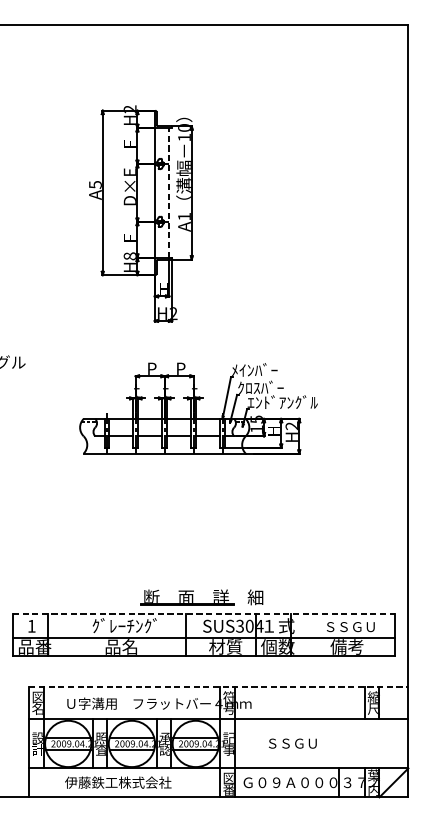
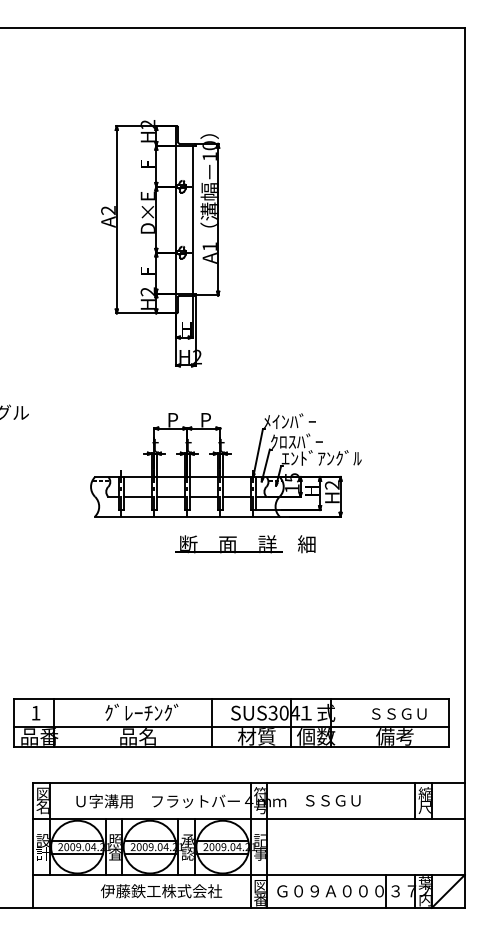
text: (95, 184) -> (108, 210), A5 -> A2
line: (169, 192) -> (192, 219), dashed -> solid
text: (129, 255) -> (147, 291), H8 -> H2
part: (201, 603) -> (245, 551), moved
line: (204, 614) -> (232, 699), dashed -> solid
line: (219, 687) -> (249, 782), dashed -> solid
text: (293, 743) -> (333, 800), moved
text: (118, 782) -> (161, 891), moved

